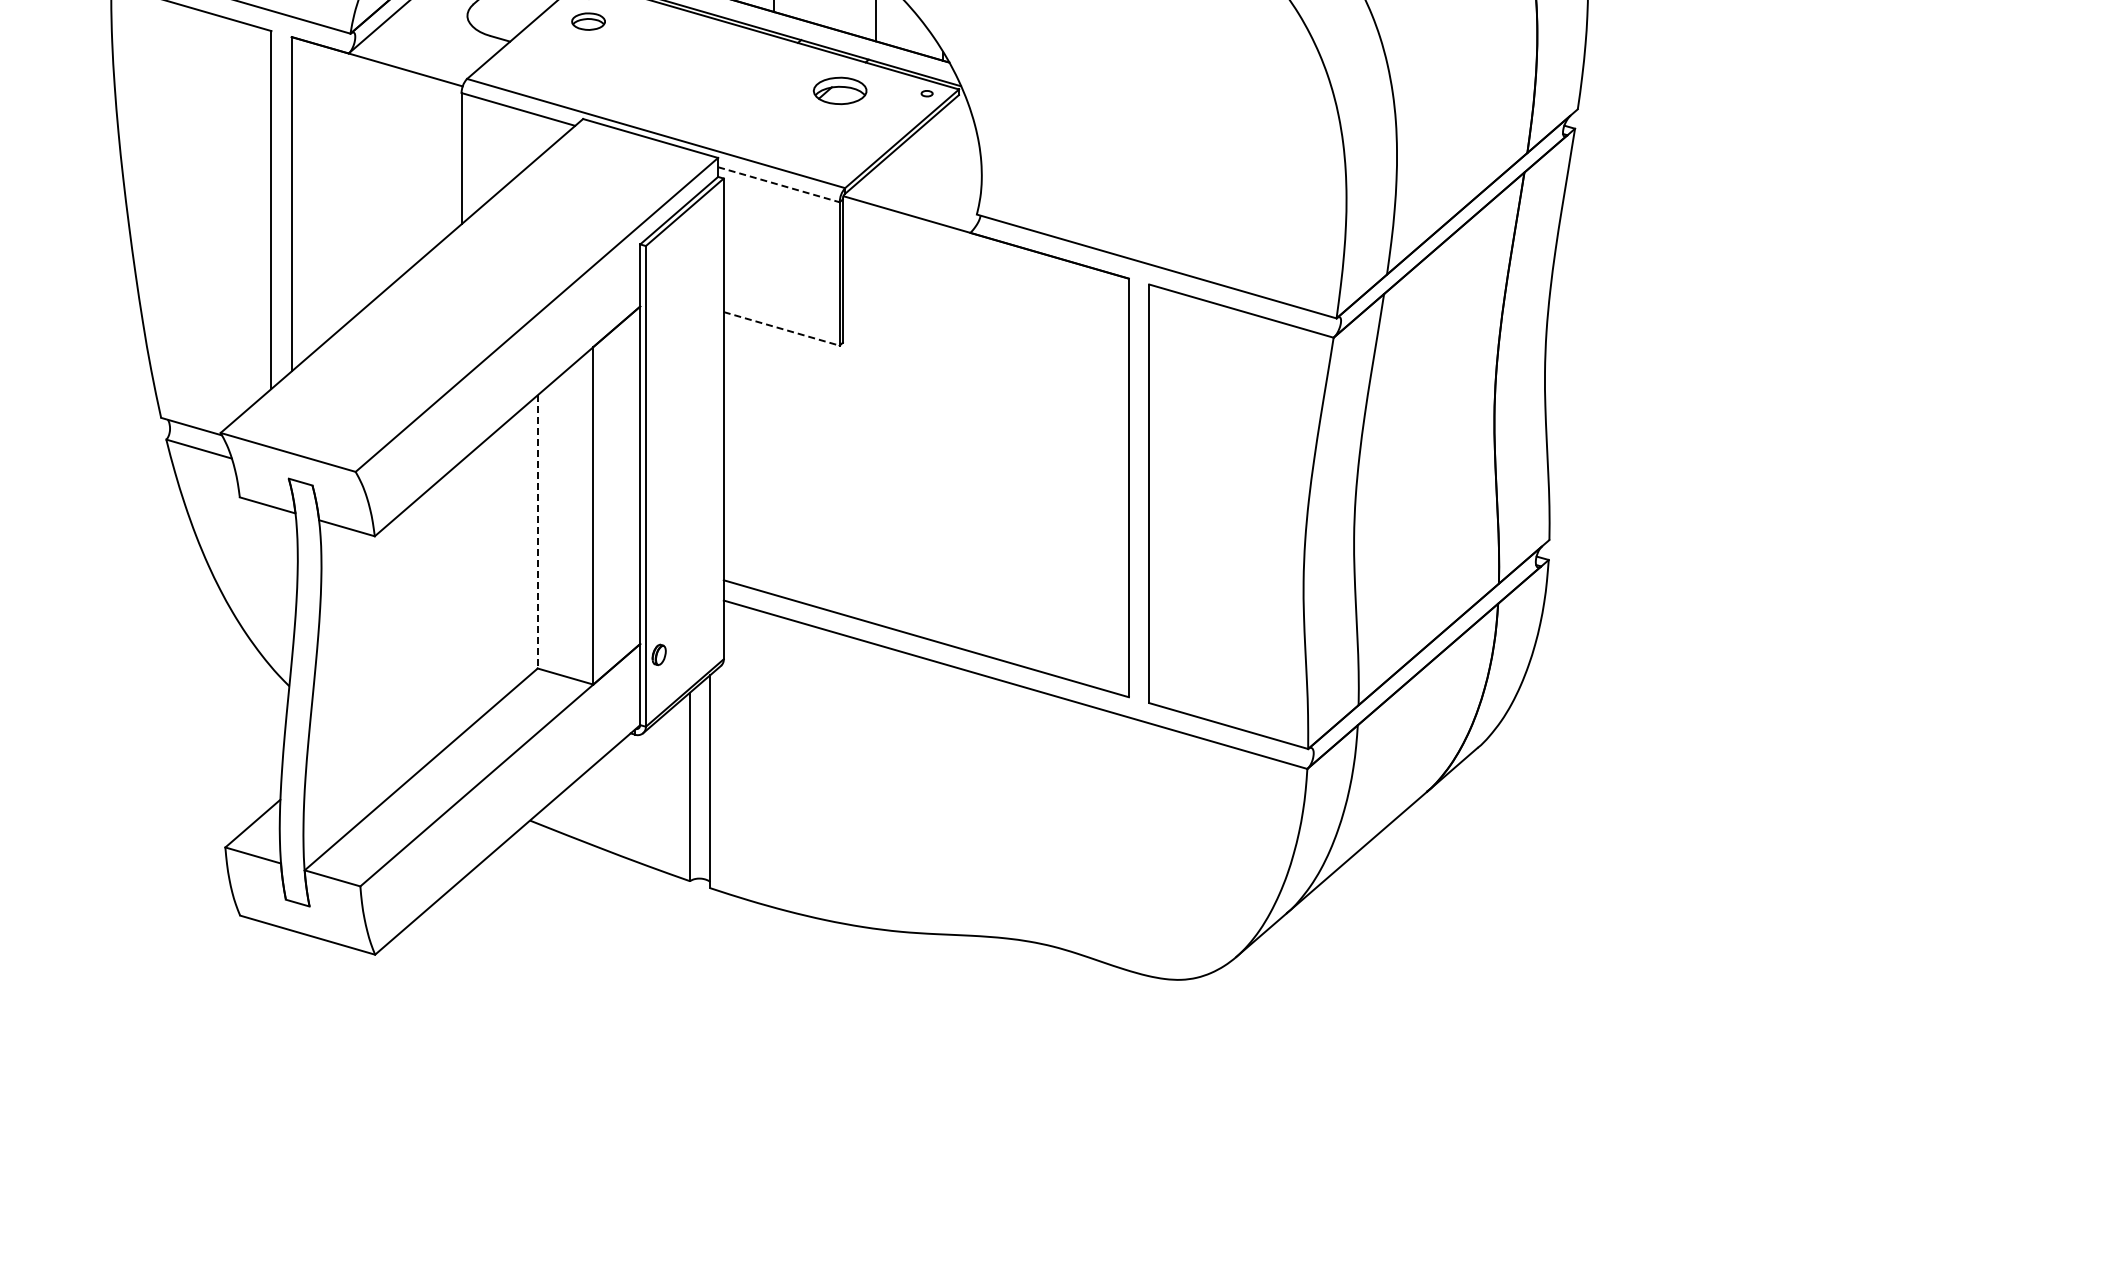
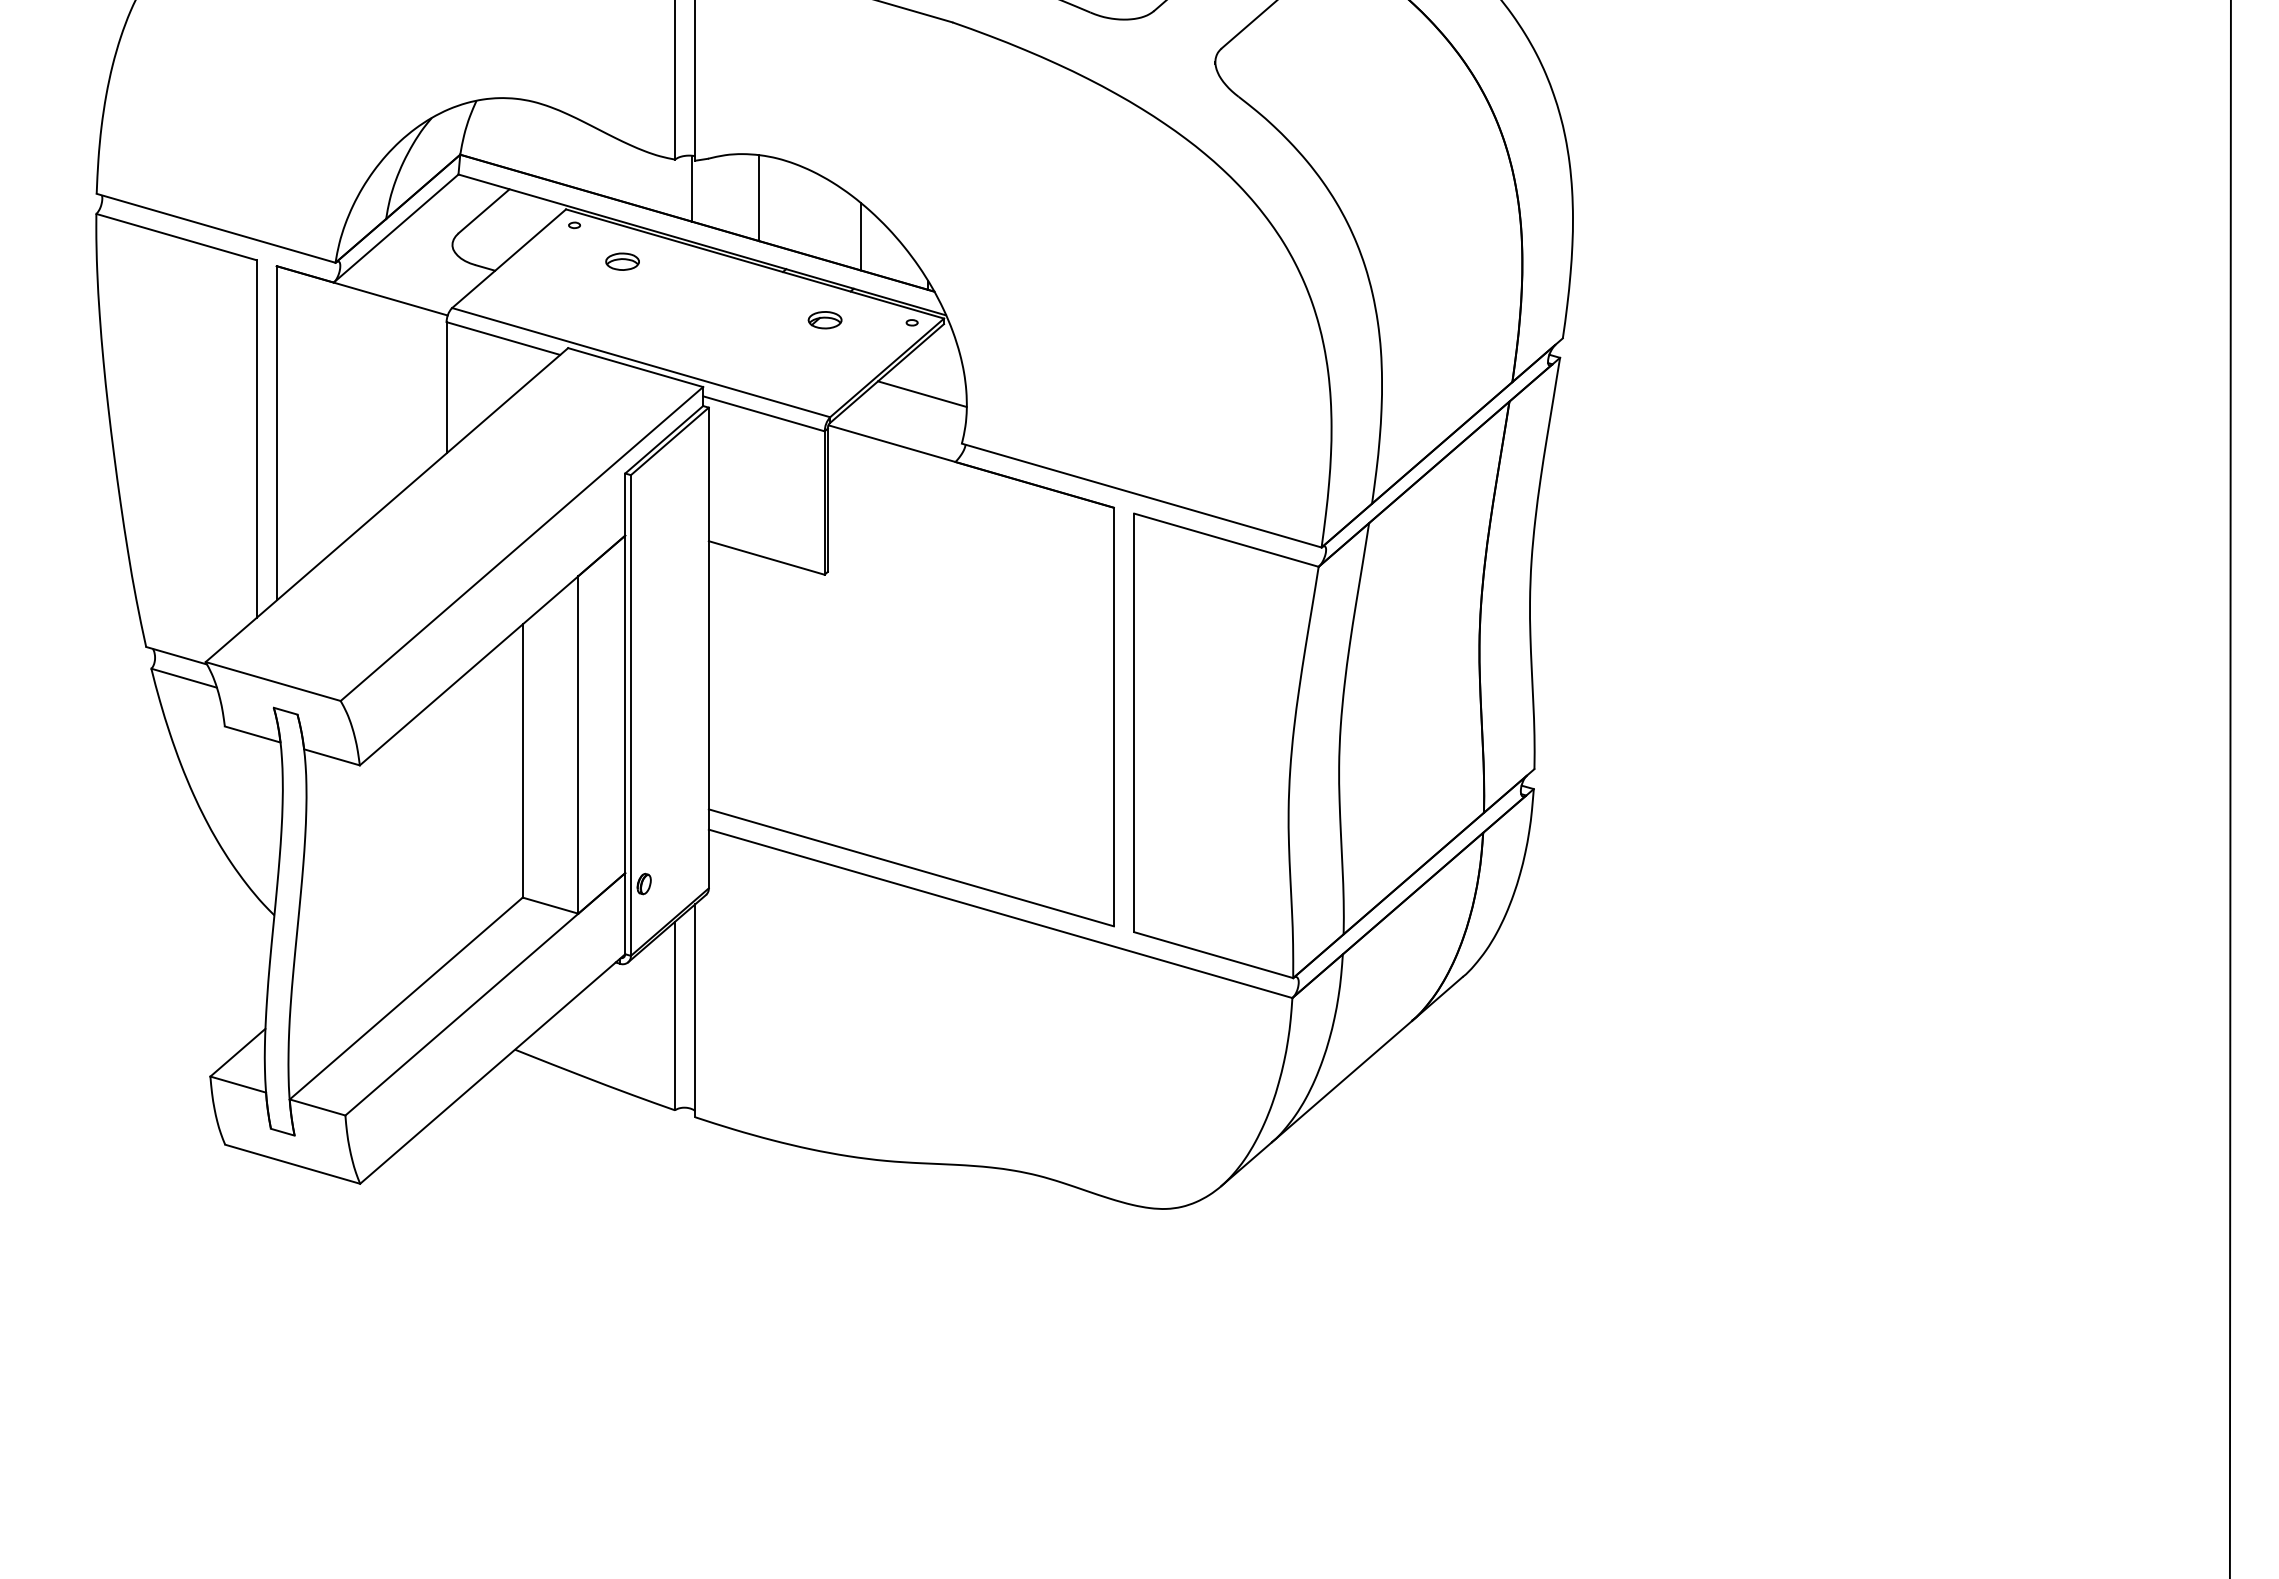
part: (588, 21) -> (622, 261), moved
part: (839, 91) -> (824, 320), size x0.62
line: (937, 165) -> (922, 394), added
line: (779, 184) -> (764, 413), dashed -> solid
line: (782, 329) -> (767, 558), dashed -> solid
line: (537, 532) -> (522, 761), dashed -> solid

